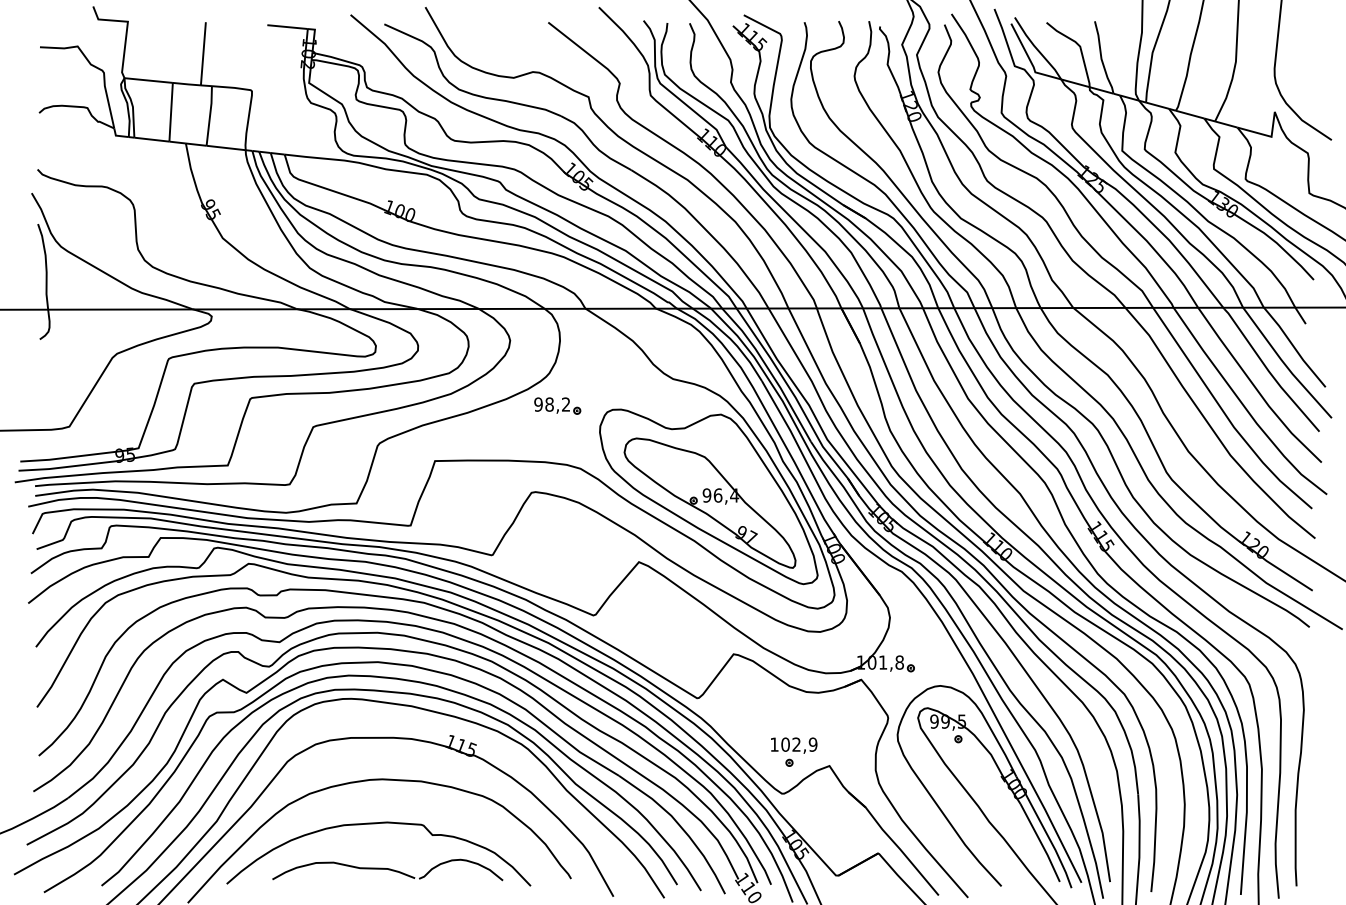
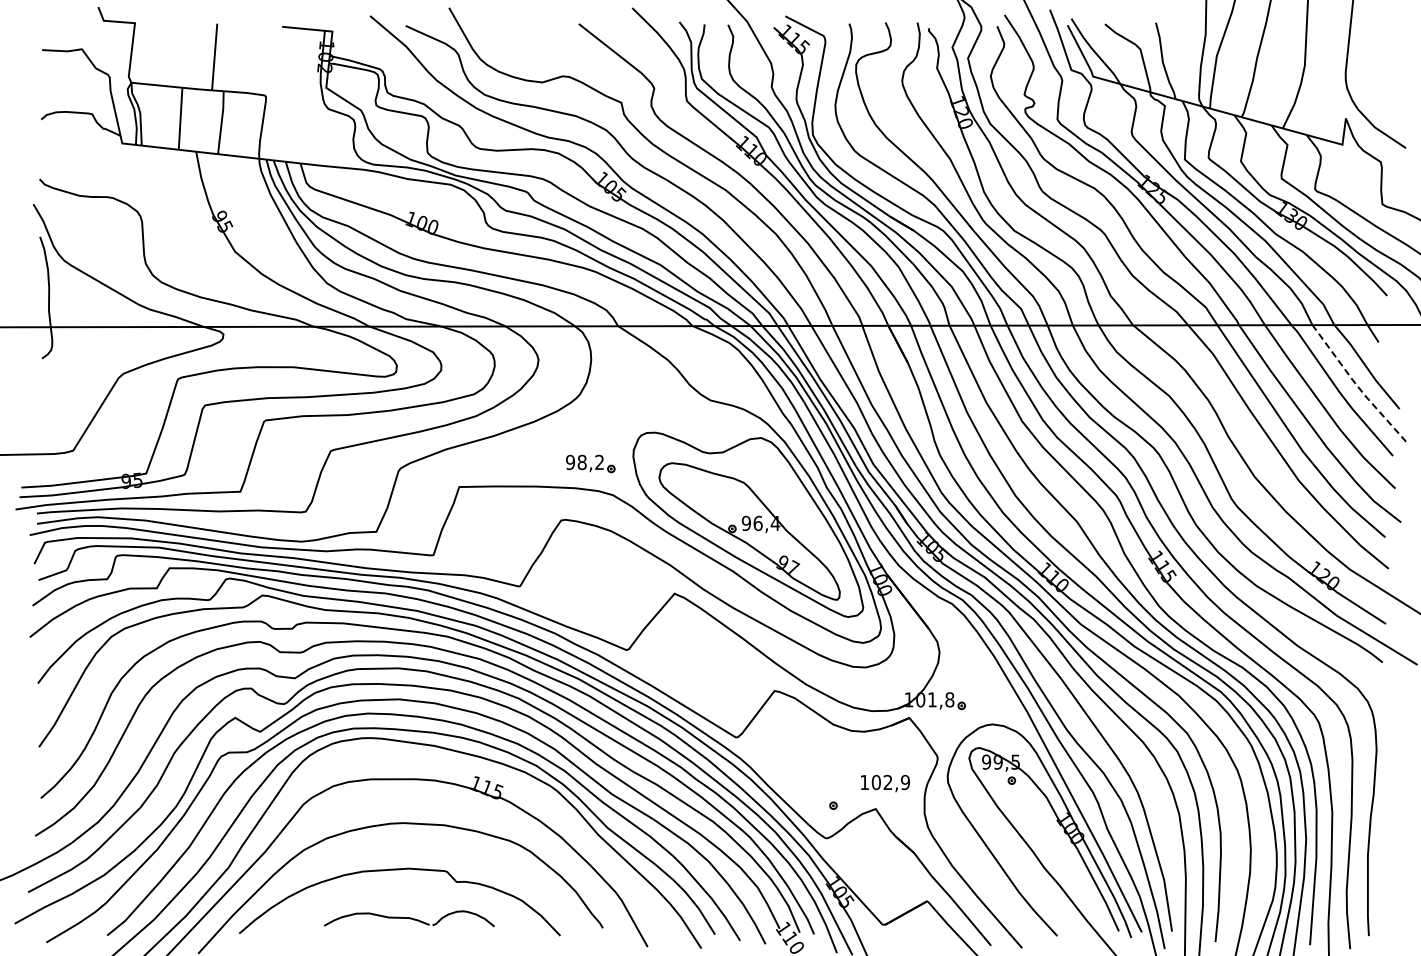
line: (1284, 364) -> (1356, 385), solid -> dashed
part: (557, 405) -> (590, 463), moved
text: (794, 745) -> (885, 783), moved
part: (387, 869) -> (409, 918), size x0.7

